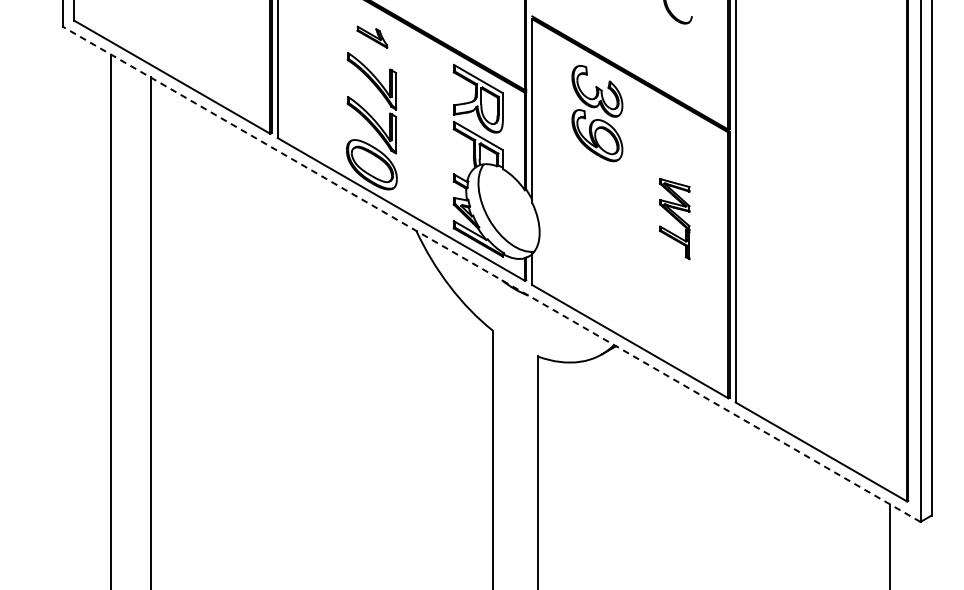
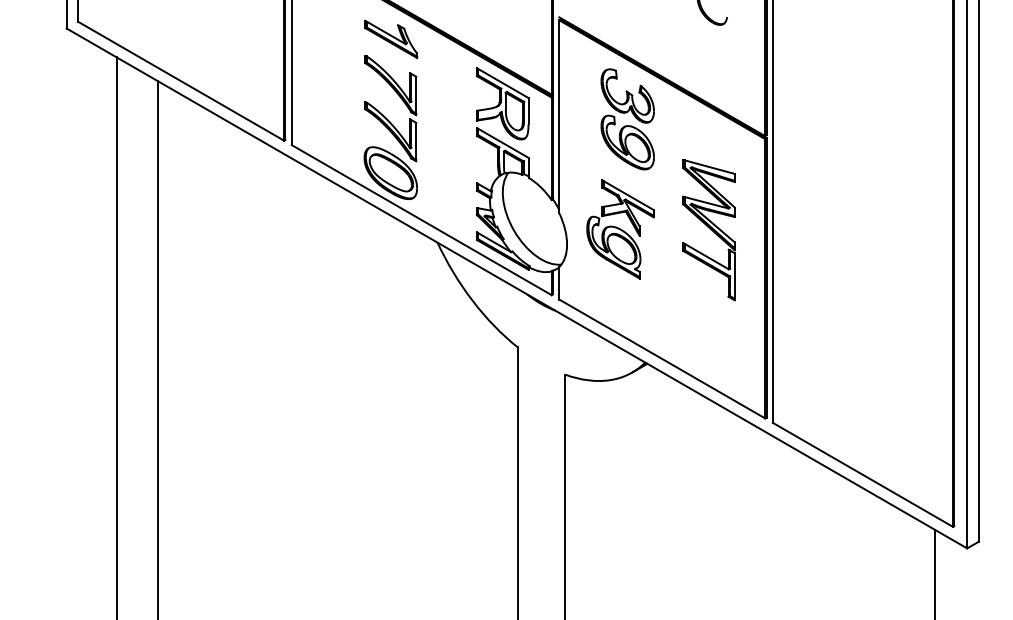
part: (372, 36) -> (391, 38), size x1.67
part: (590, 218) -> (620, 229), added
part: (674, 219) -> (708, 230), size x1.67
line: (491, 274) -> (516, 288), dashed -> solid

